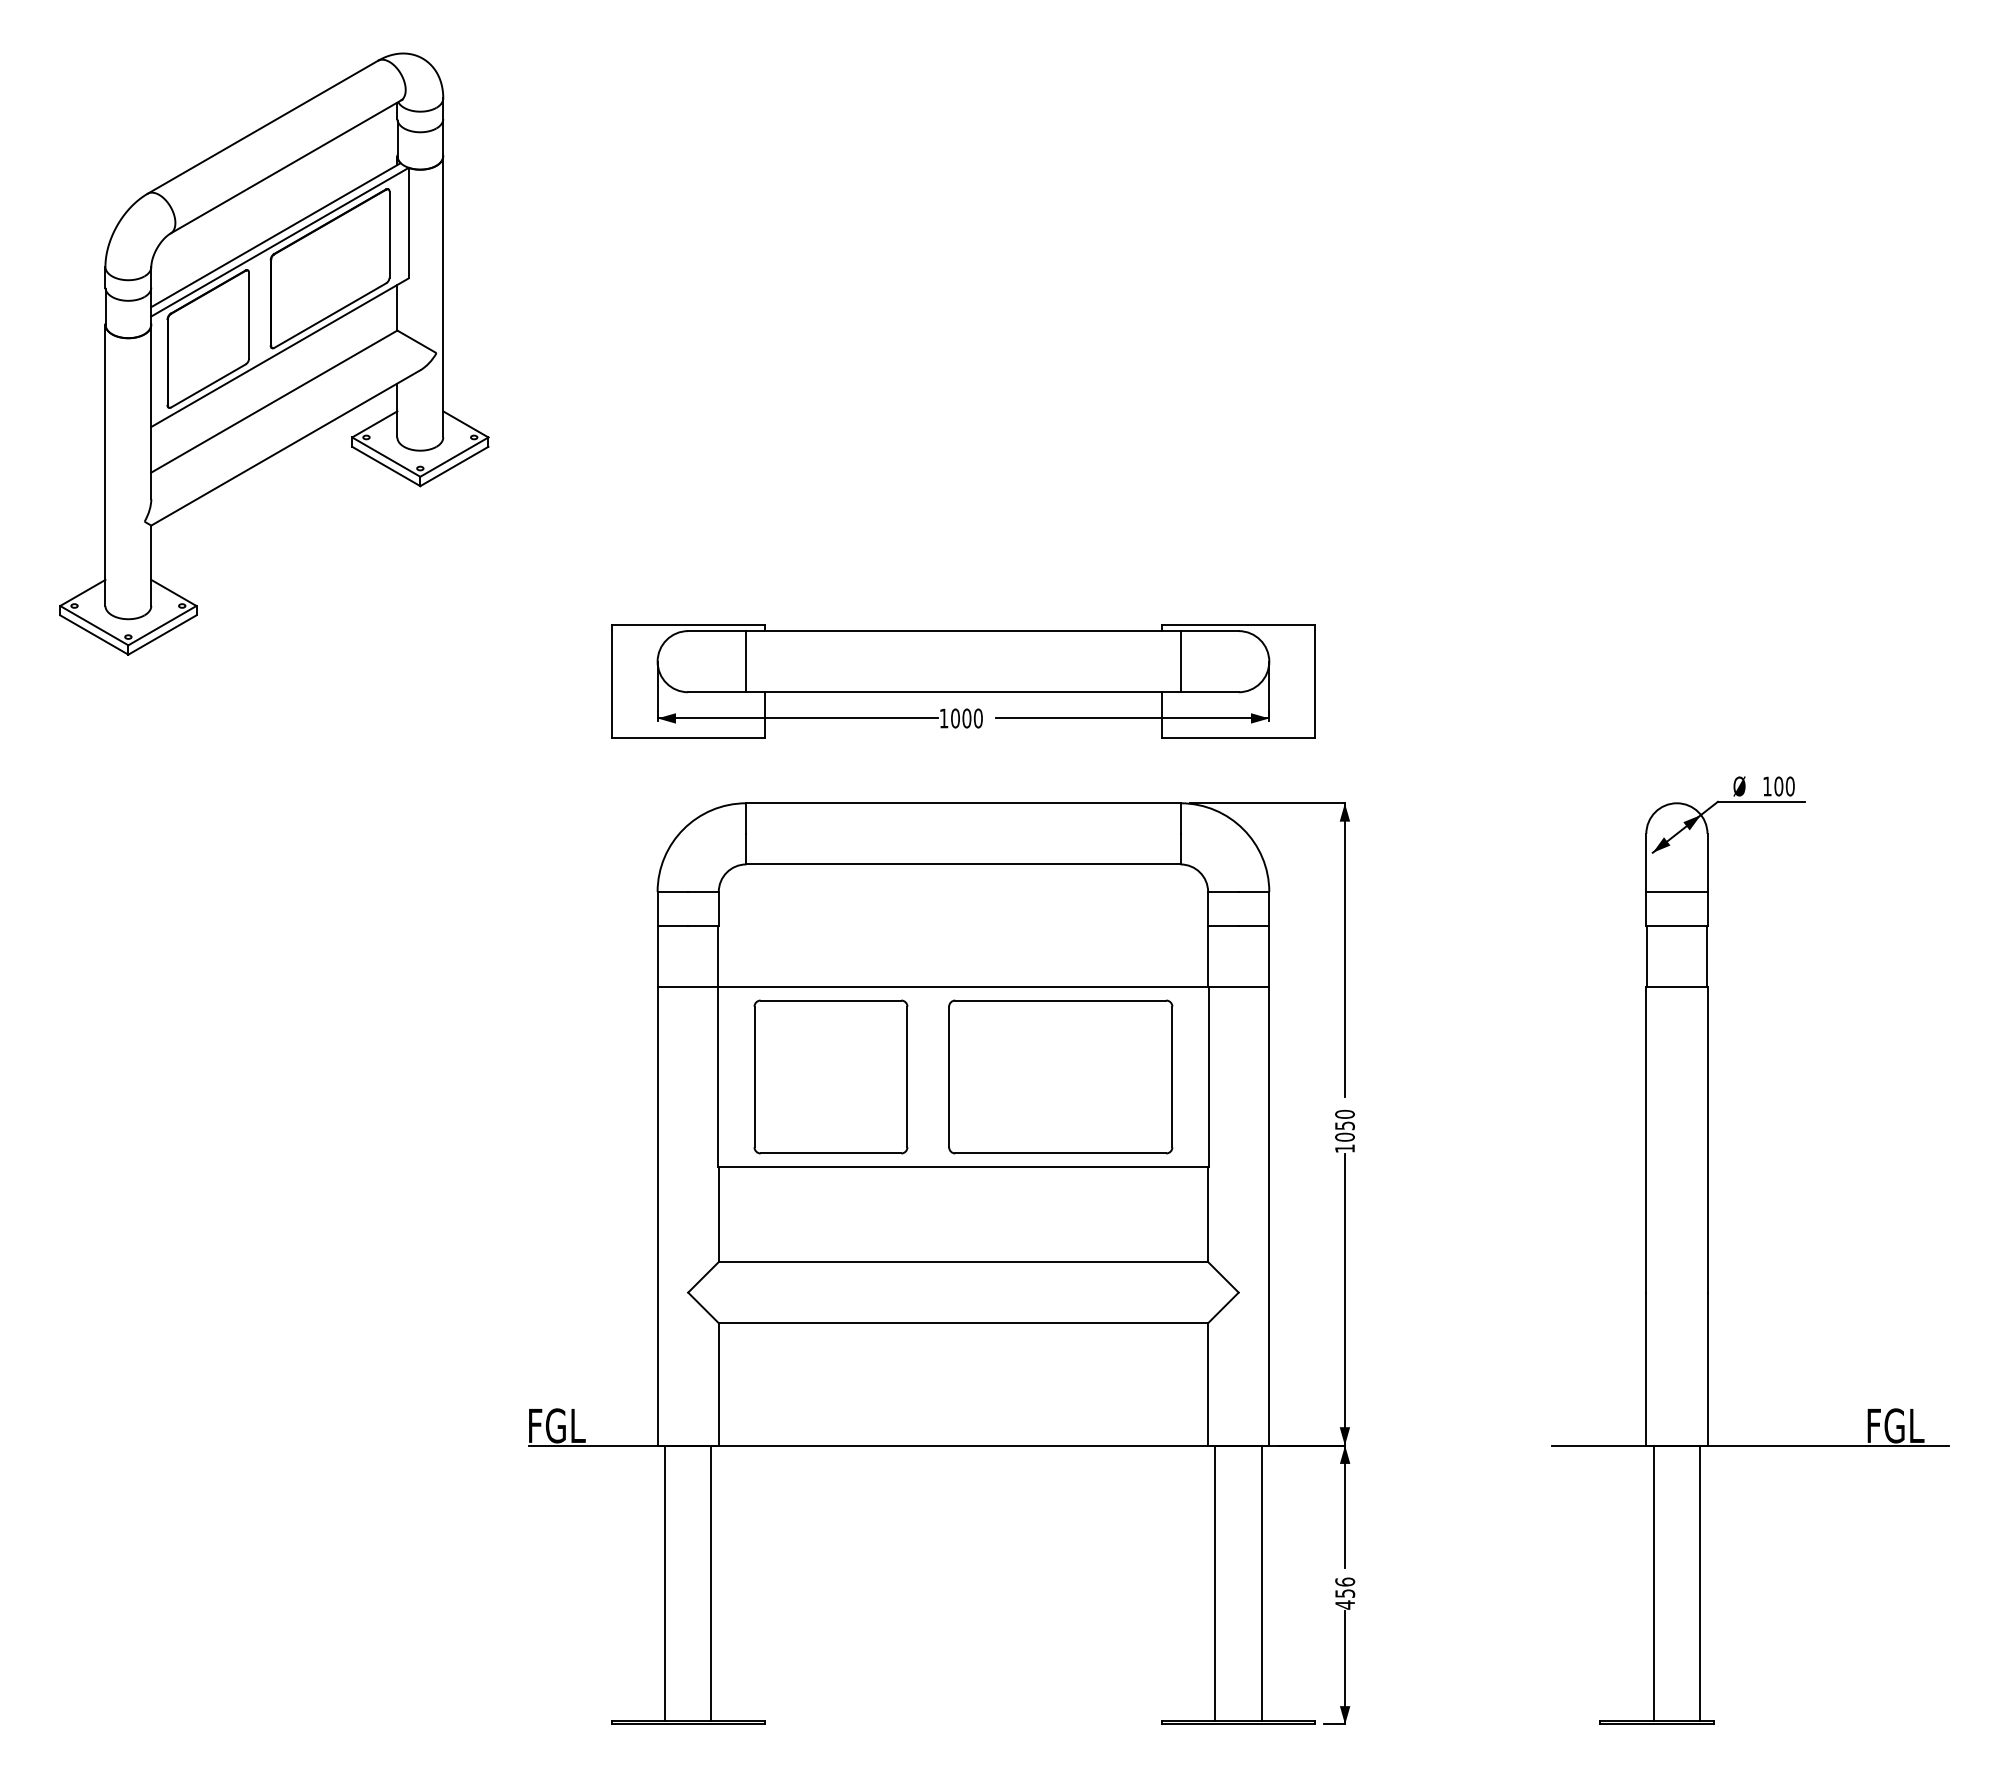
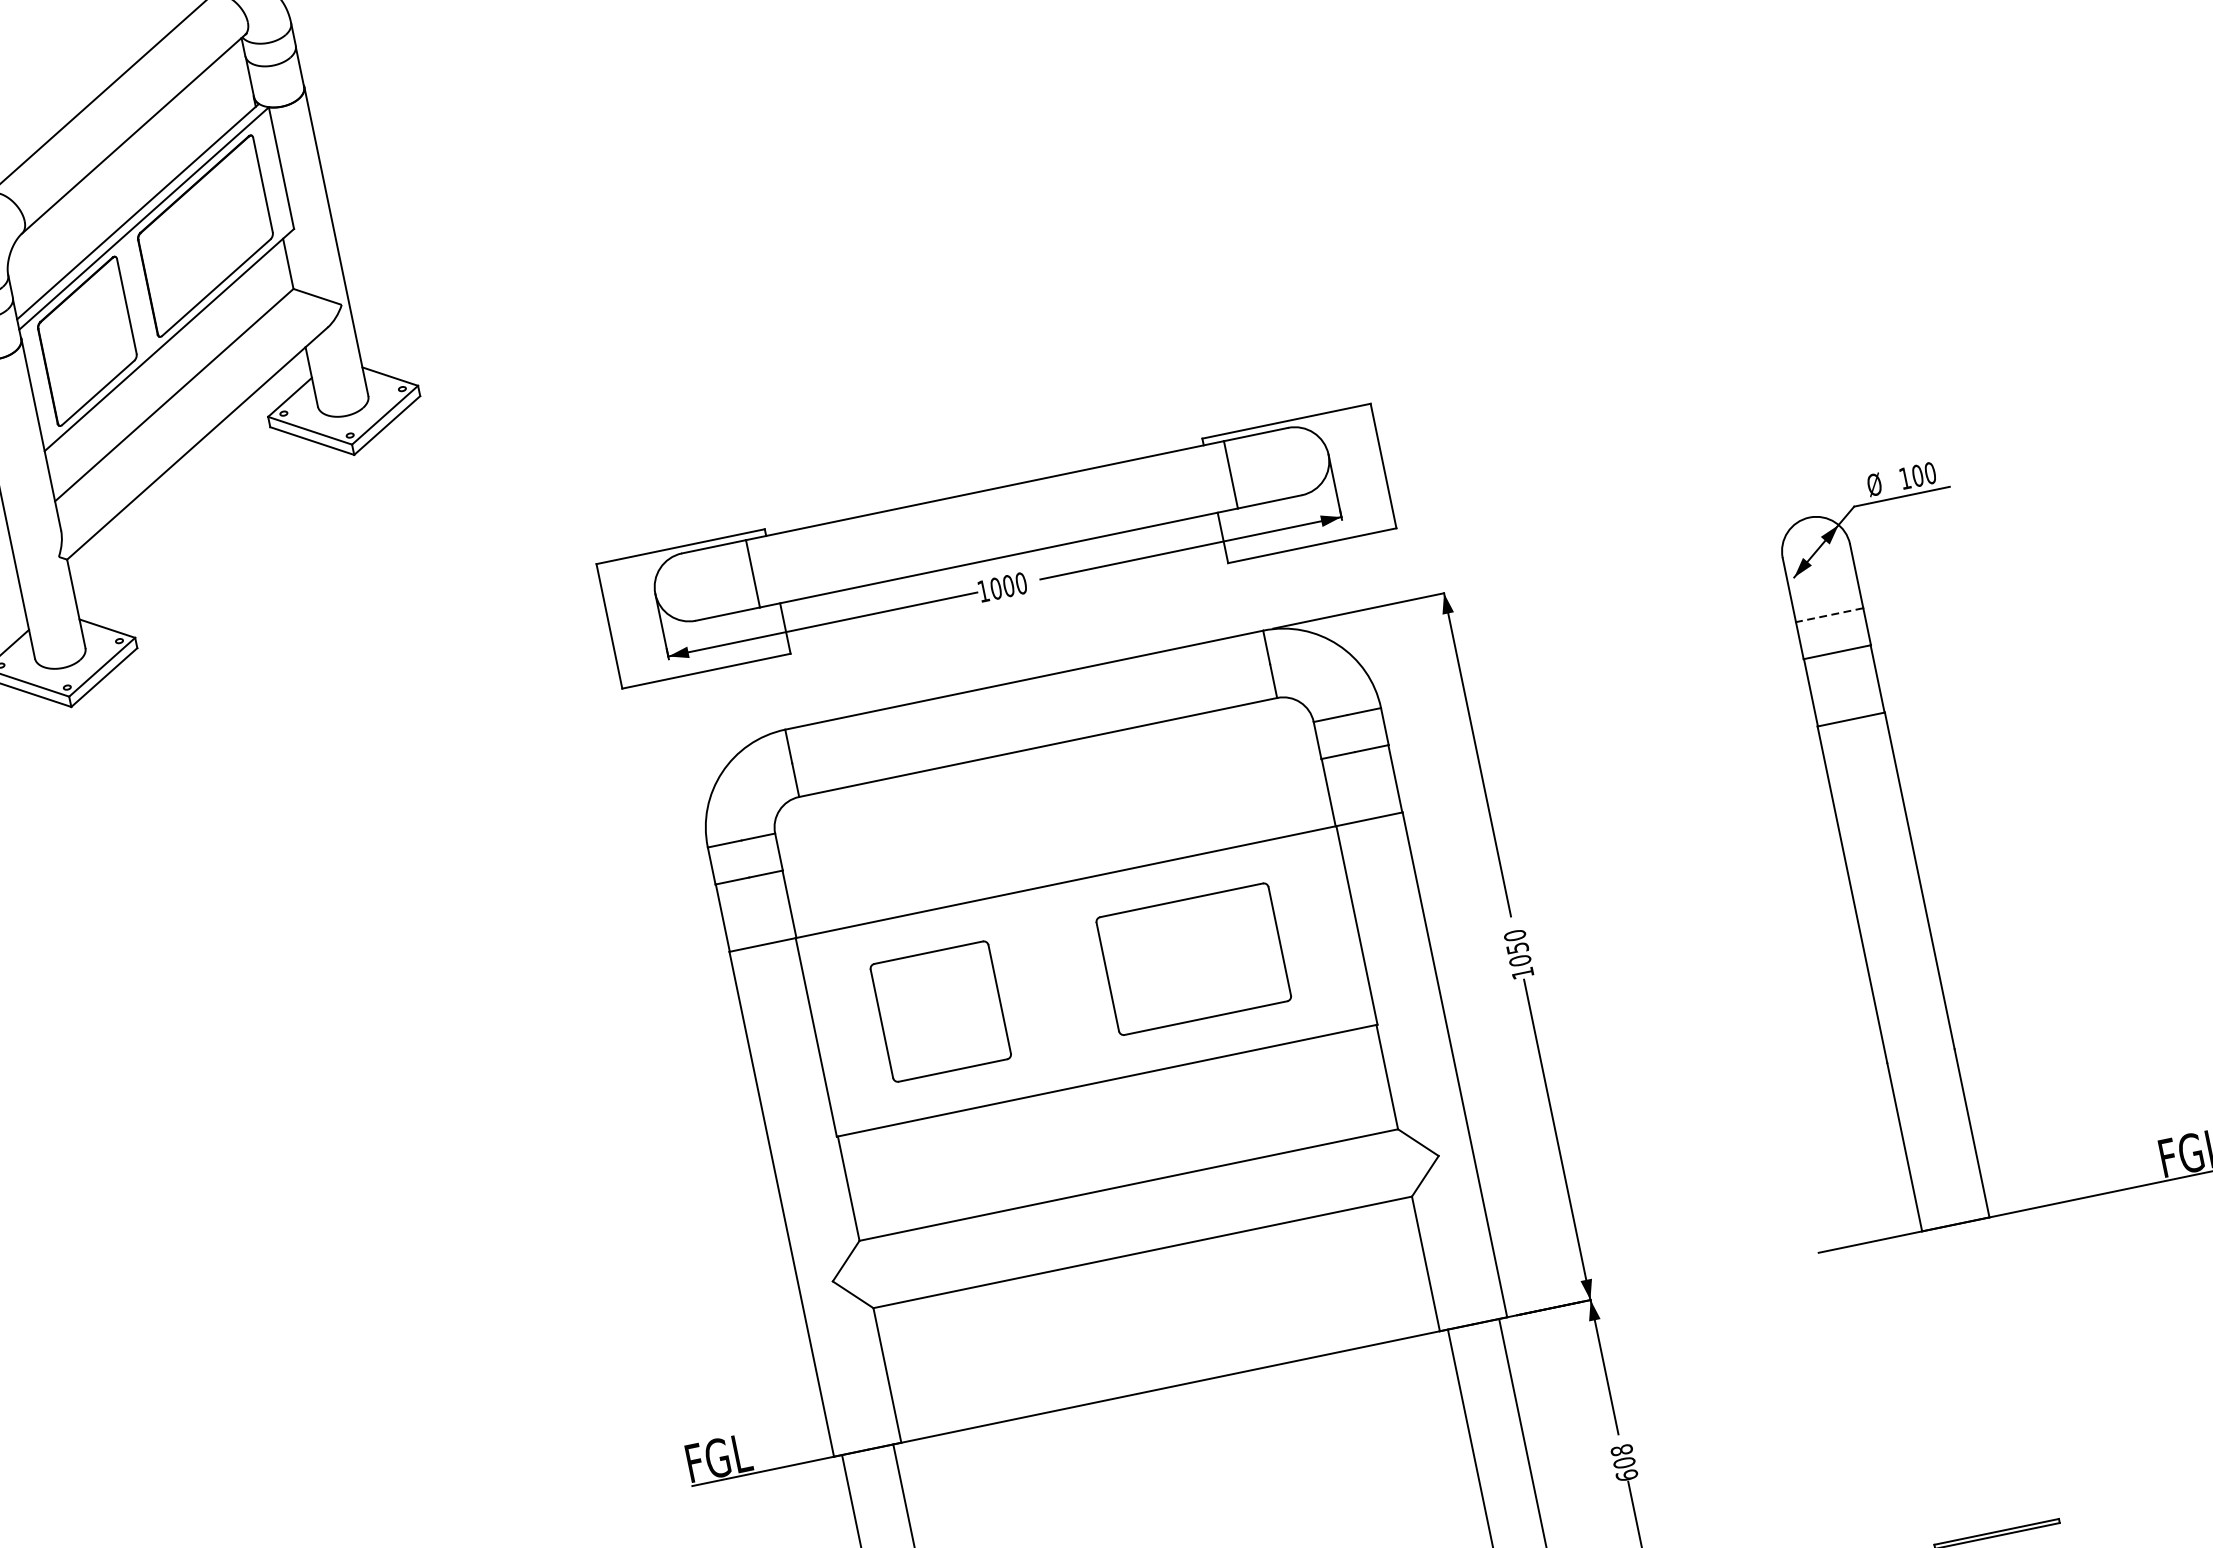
line: (1676, 891) -> (1829, 614), solid -> dashed
part: (830, 1076) -> (940, 1011), size x0.7
part: (1060, 1076) -> (1193, 958), size x0.7
line: (1653, 1582) -> (1961, 1380), removed
line: (1700, 1582) -> (2012, 1369), removed
text: (1345, 1593) -> (1624, 1462), 456 -> 608

